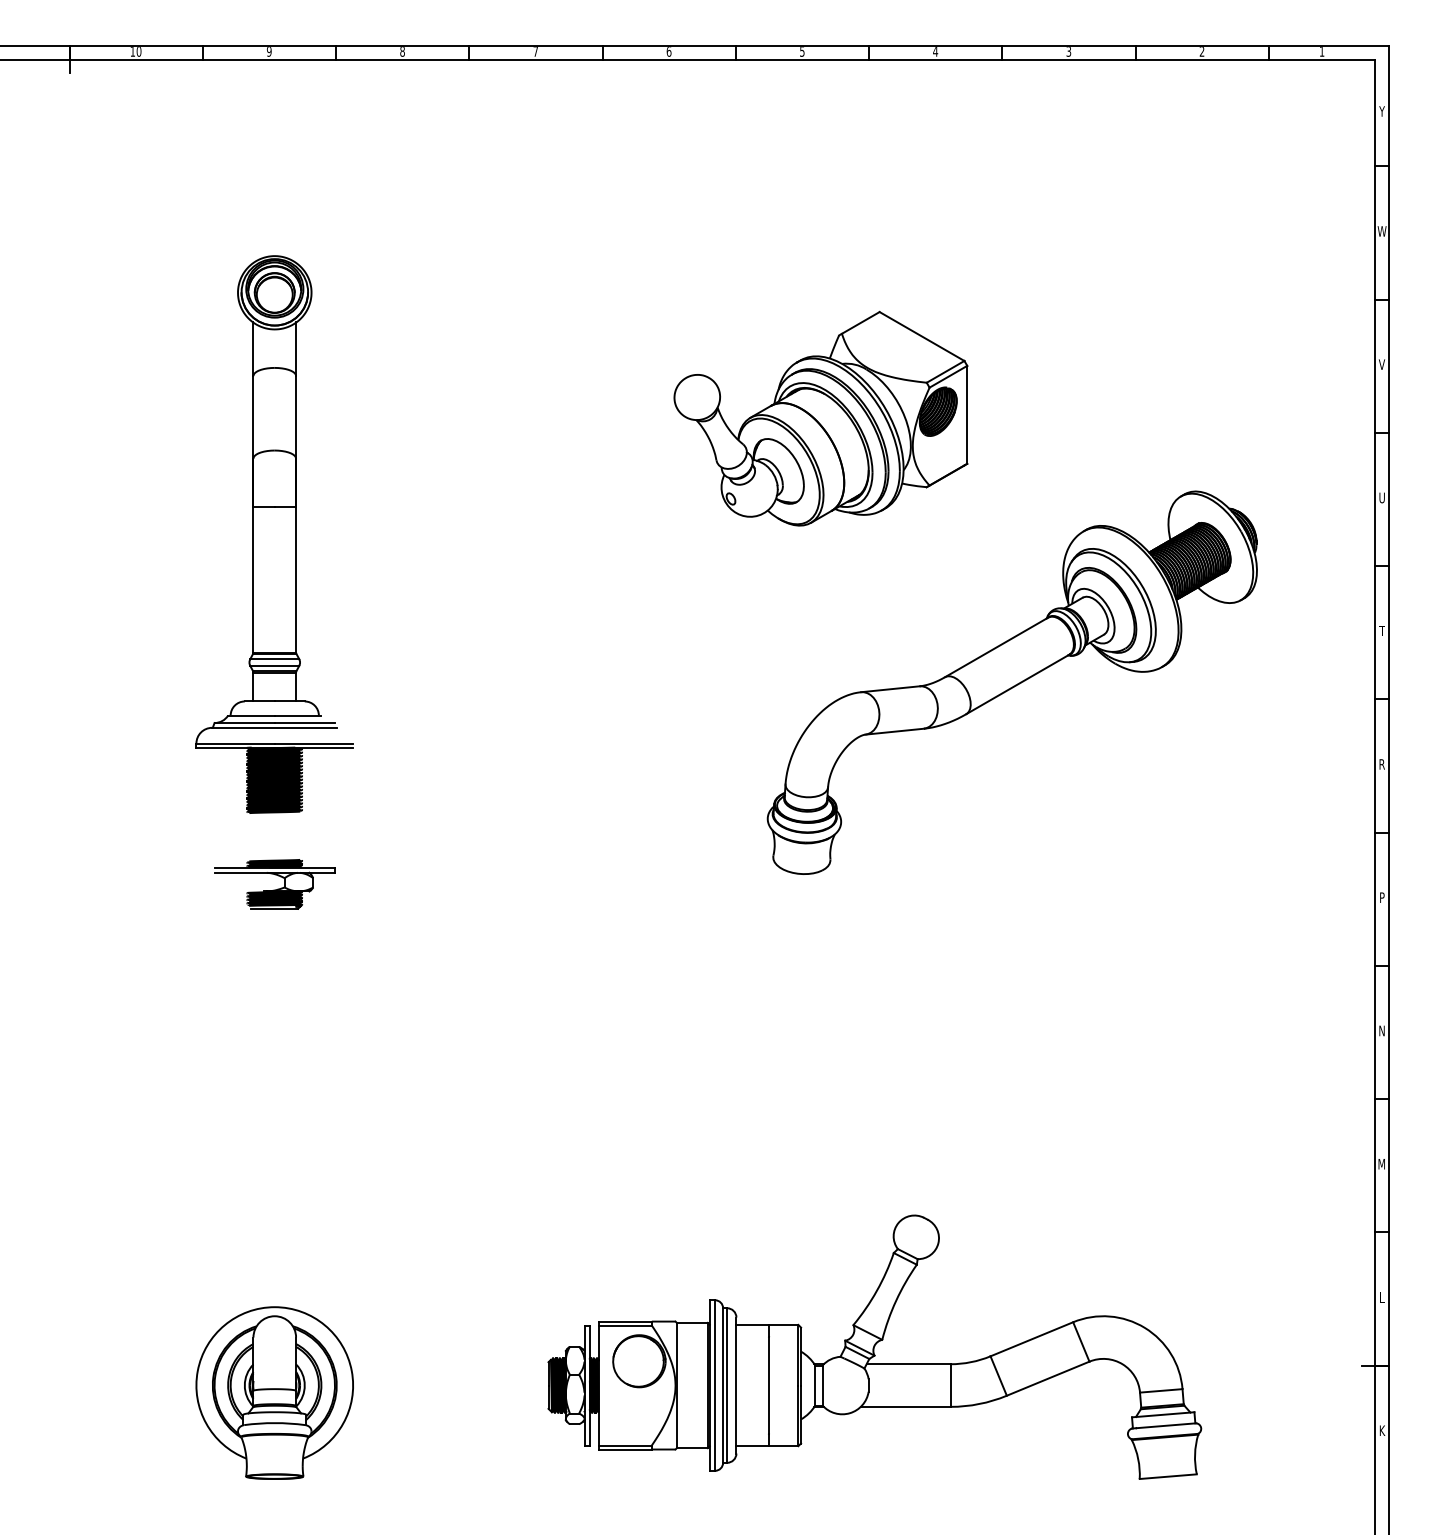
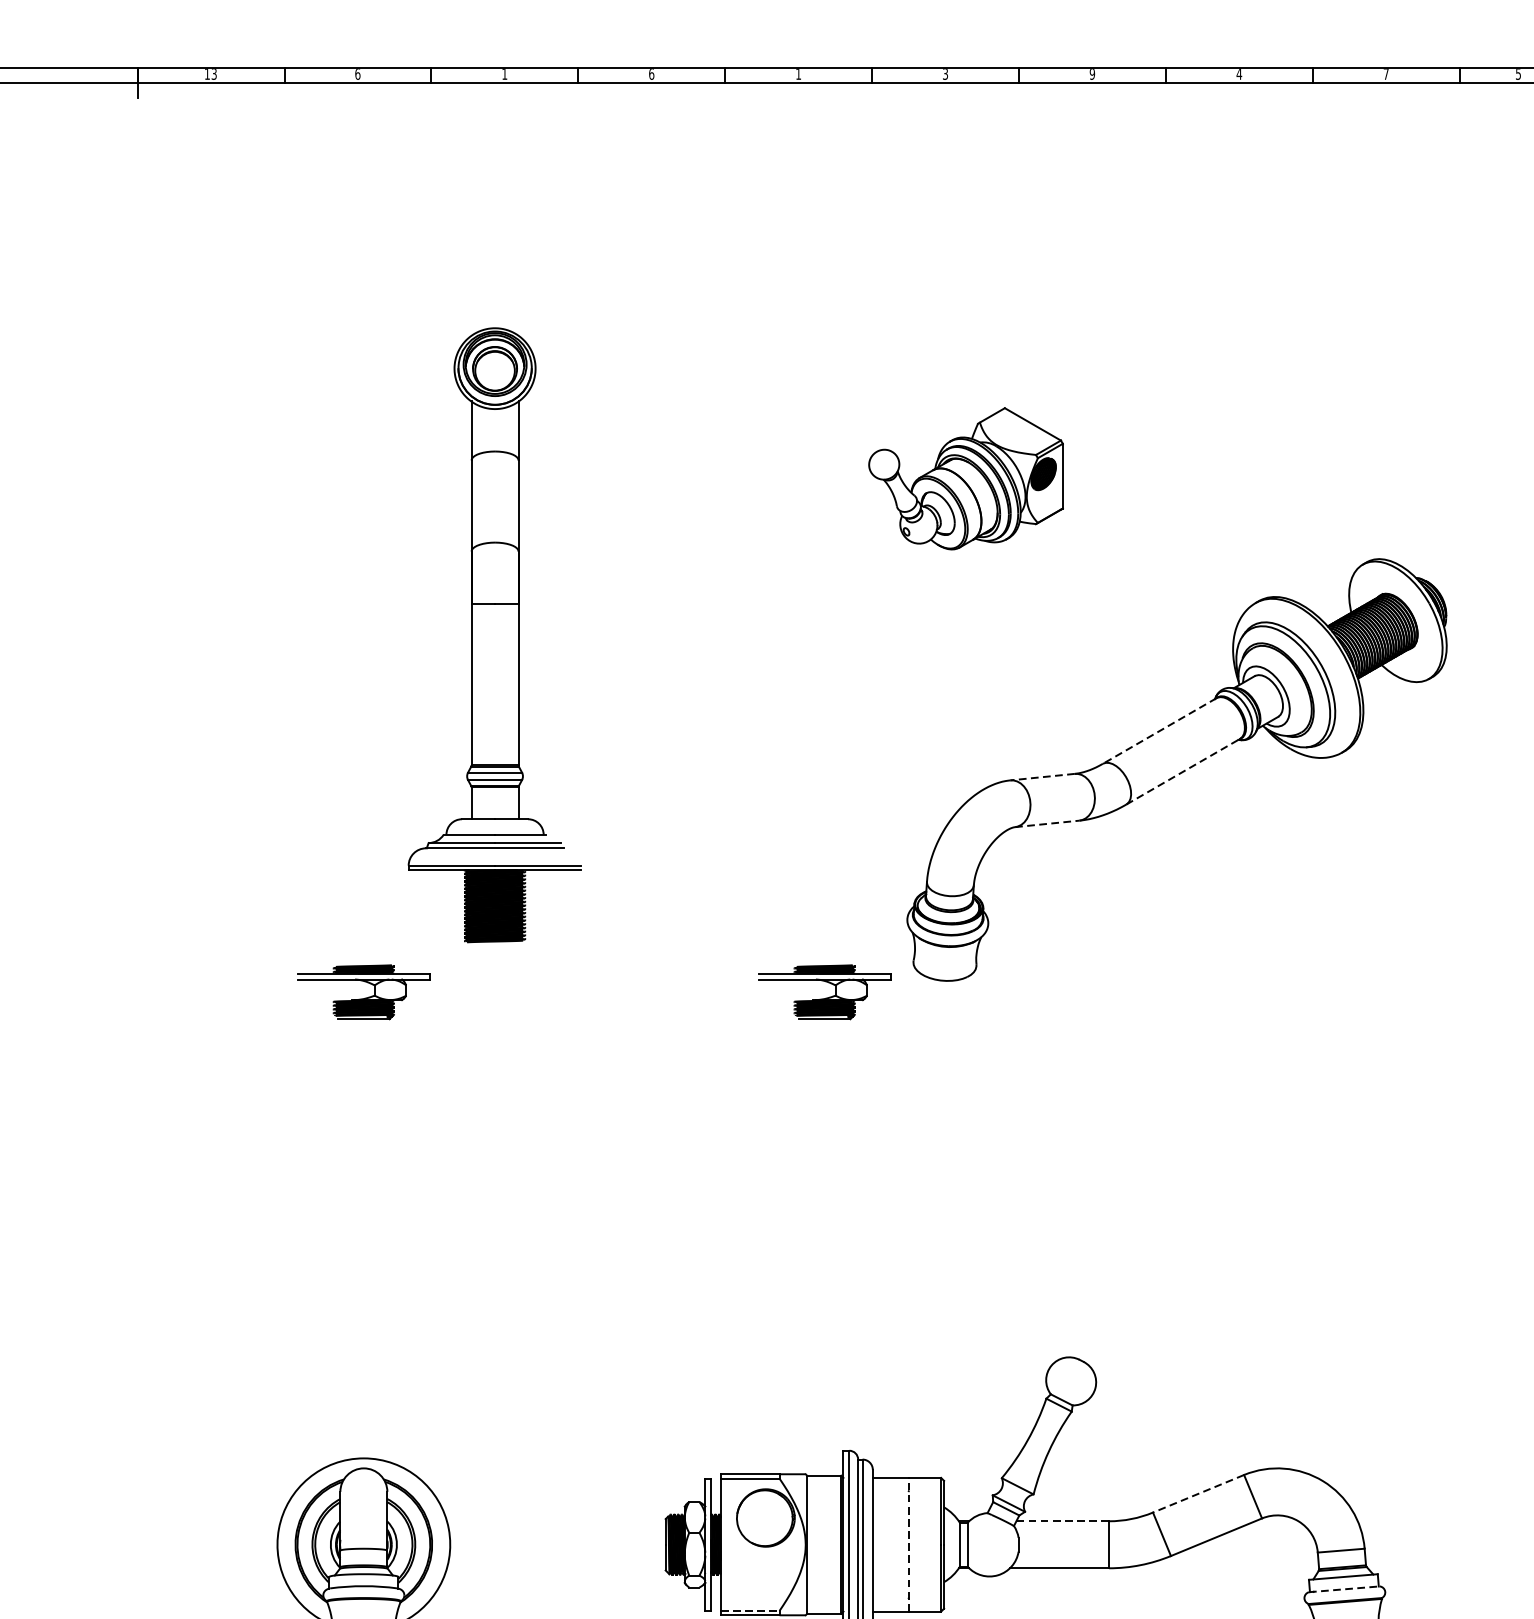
text: (138, 51) -> (213, 74), 10 -> 13
text: (268, 51) -> (356, 74), 9 -> 6
text: (402, 51) -> (504, 74), 8 -> 1
text: (535, 51) -> (651, 74), 7 -> 6
text: (668, 51) -> (797, 74), 6 -> 1
text: (802, 51) -> (945, 74), 5 -> 3
text: (935, 51) -> (1092, 74), 4 -> 9
text: (1068, 51) -> (1238, 74), 3 -> 4
text: (1201, 51) -> (1385, 74), 2 -> 7
text: (1321, 51) -> (1517, 74), 1 -> 5
part: (820, 418) -> (965, 478), size x0.6
part: (274, 534) -> (494, 635), moved
line: (996, 647) -> (1159, 731), solid -> dashed
line: (1017, 684) -> (1182, 771), solid -> dashed
line: (889, 689) -> (1041, 777), solid -> dashed
line: (895, 731) -> (1048, 823), solid -> dashed
part: (692, 884) -> (824, 992), added
line: (1031, 1339) -> (1198, 1494), solid -> dashed
line: (908, 1364) -> (1062, 1521), solid -> dashed
line: (769, 1385) -> (909, 1544), solid -> dashed
line: (1164, 1425) -> (1344, 1588), solid -> dashed
line: (625, 1445) -> (750, 1610), solid -> dashed

